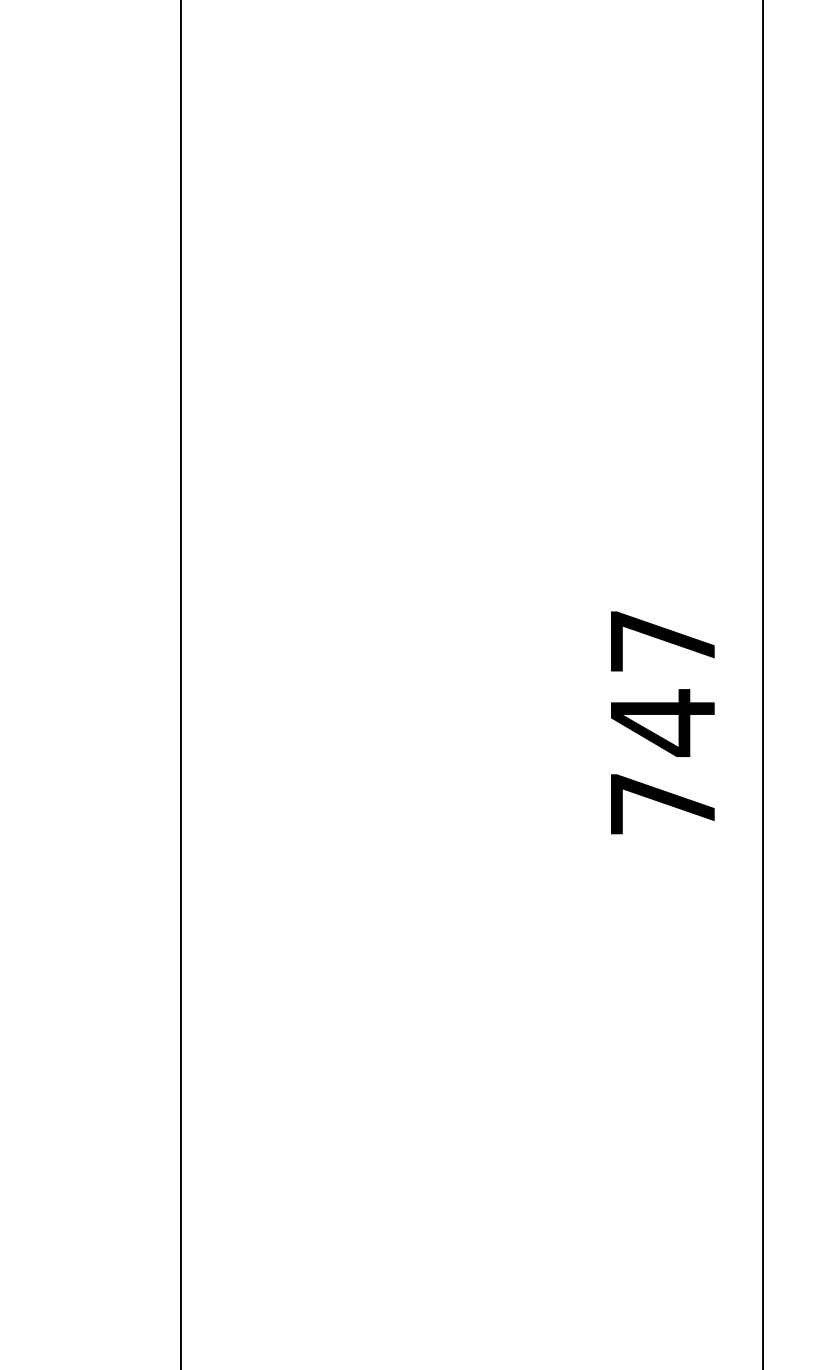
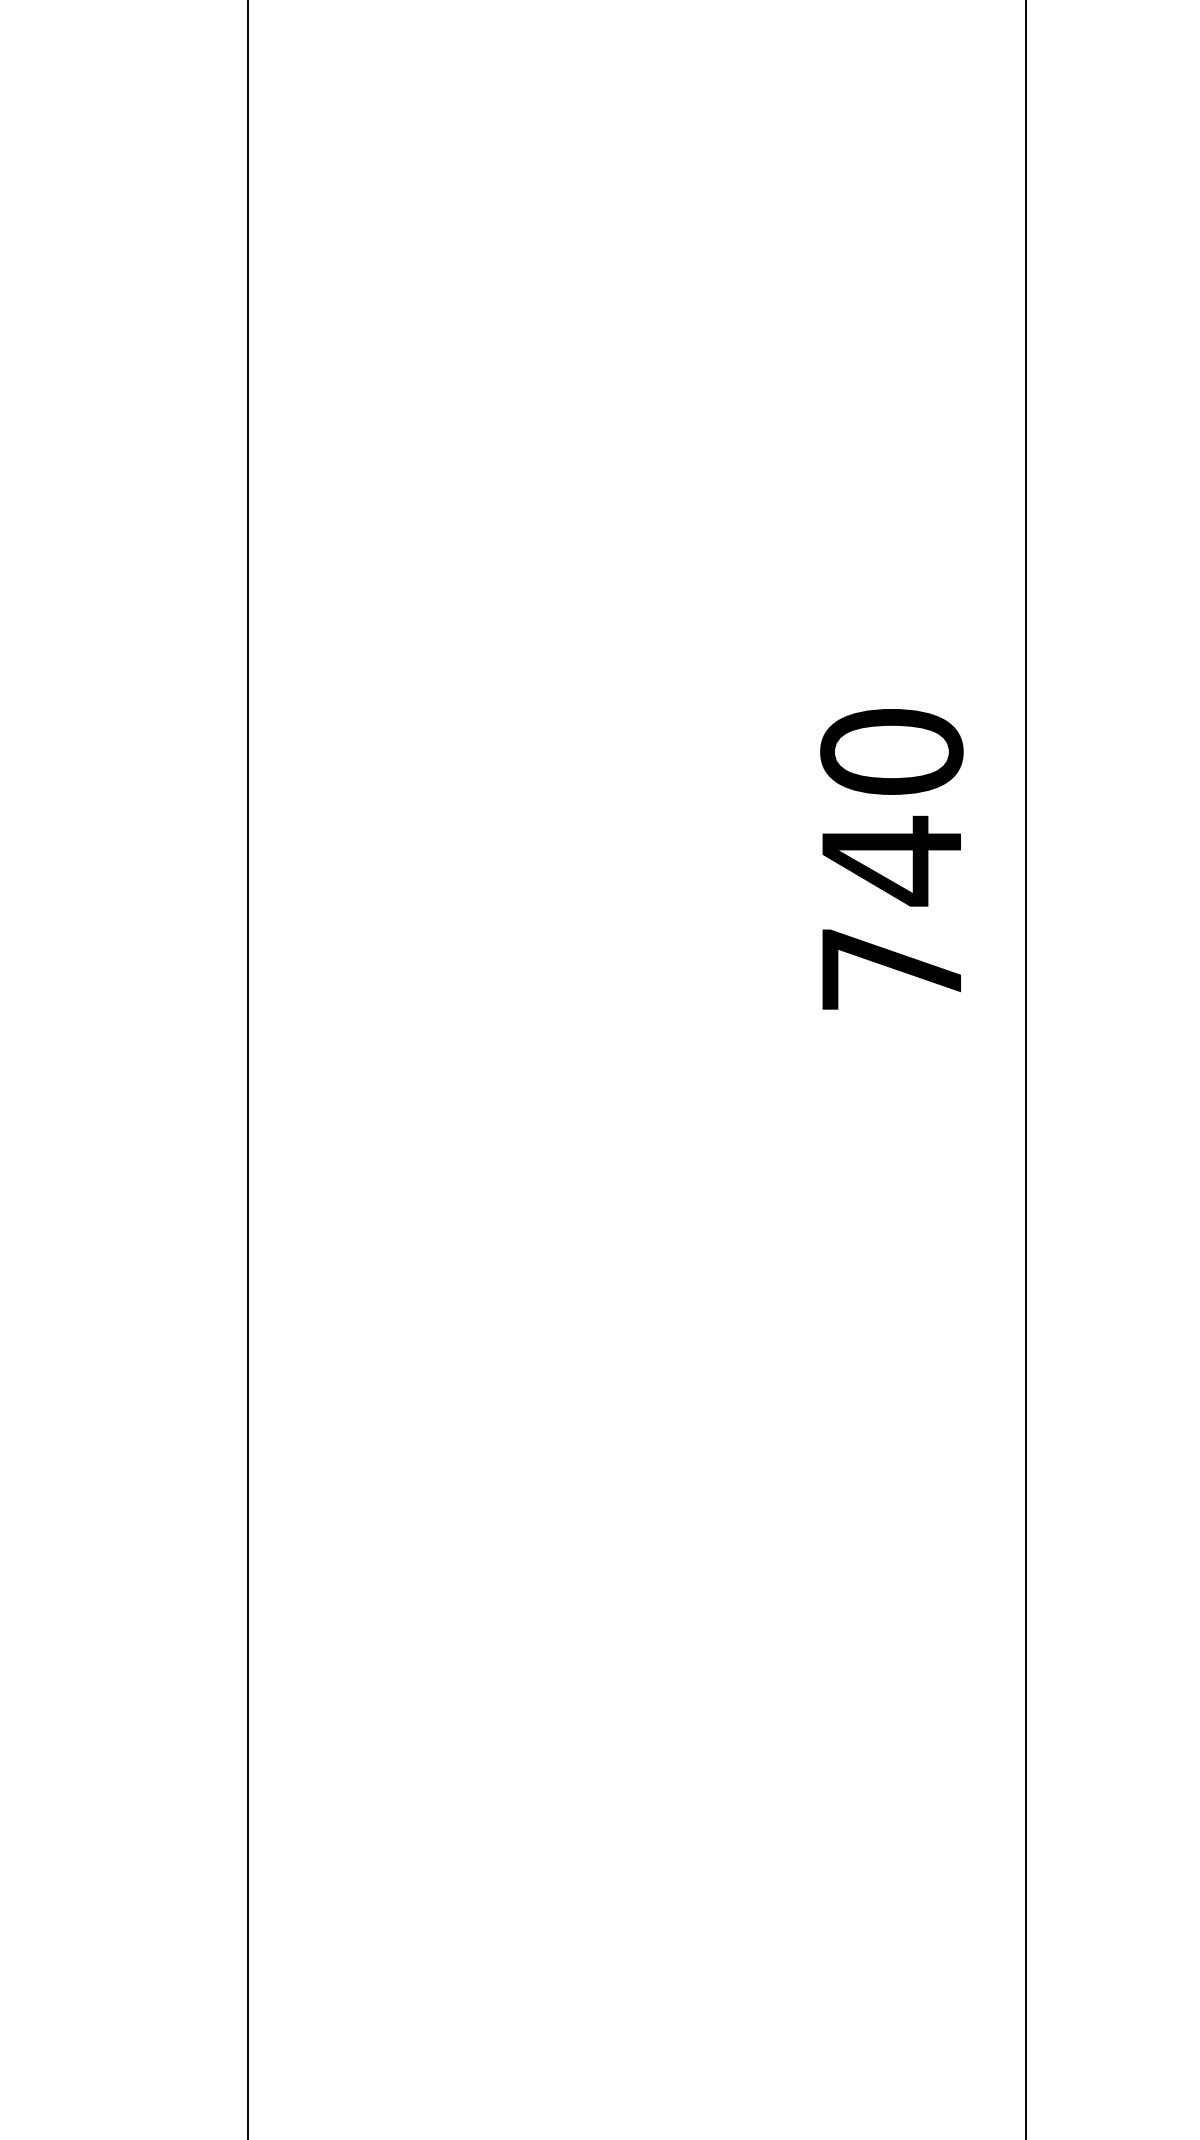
text: (662, 640) -> (891, 751), 747 -> 740

